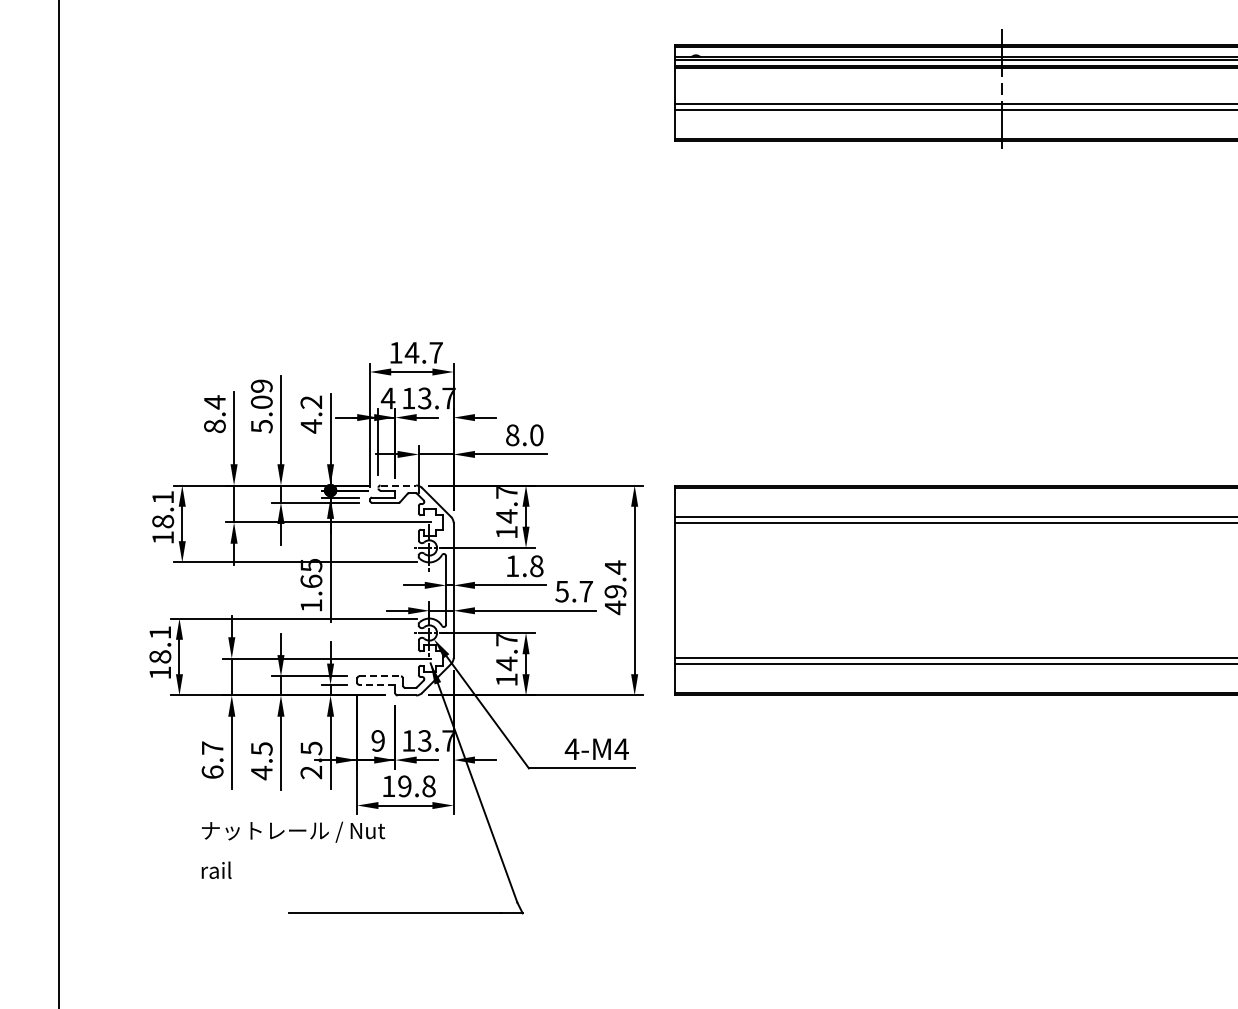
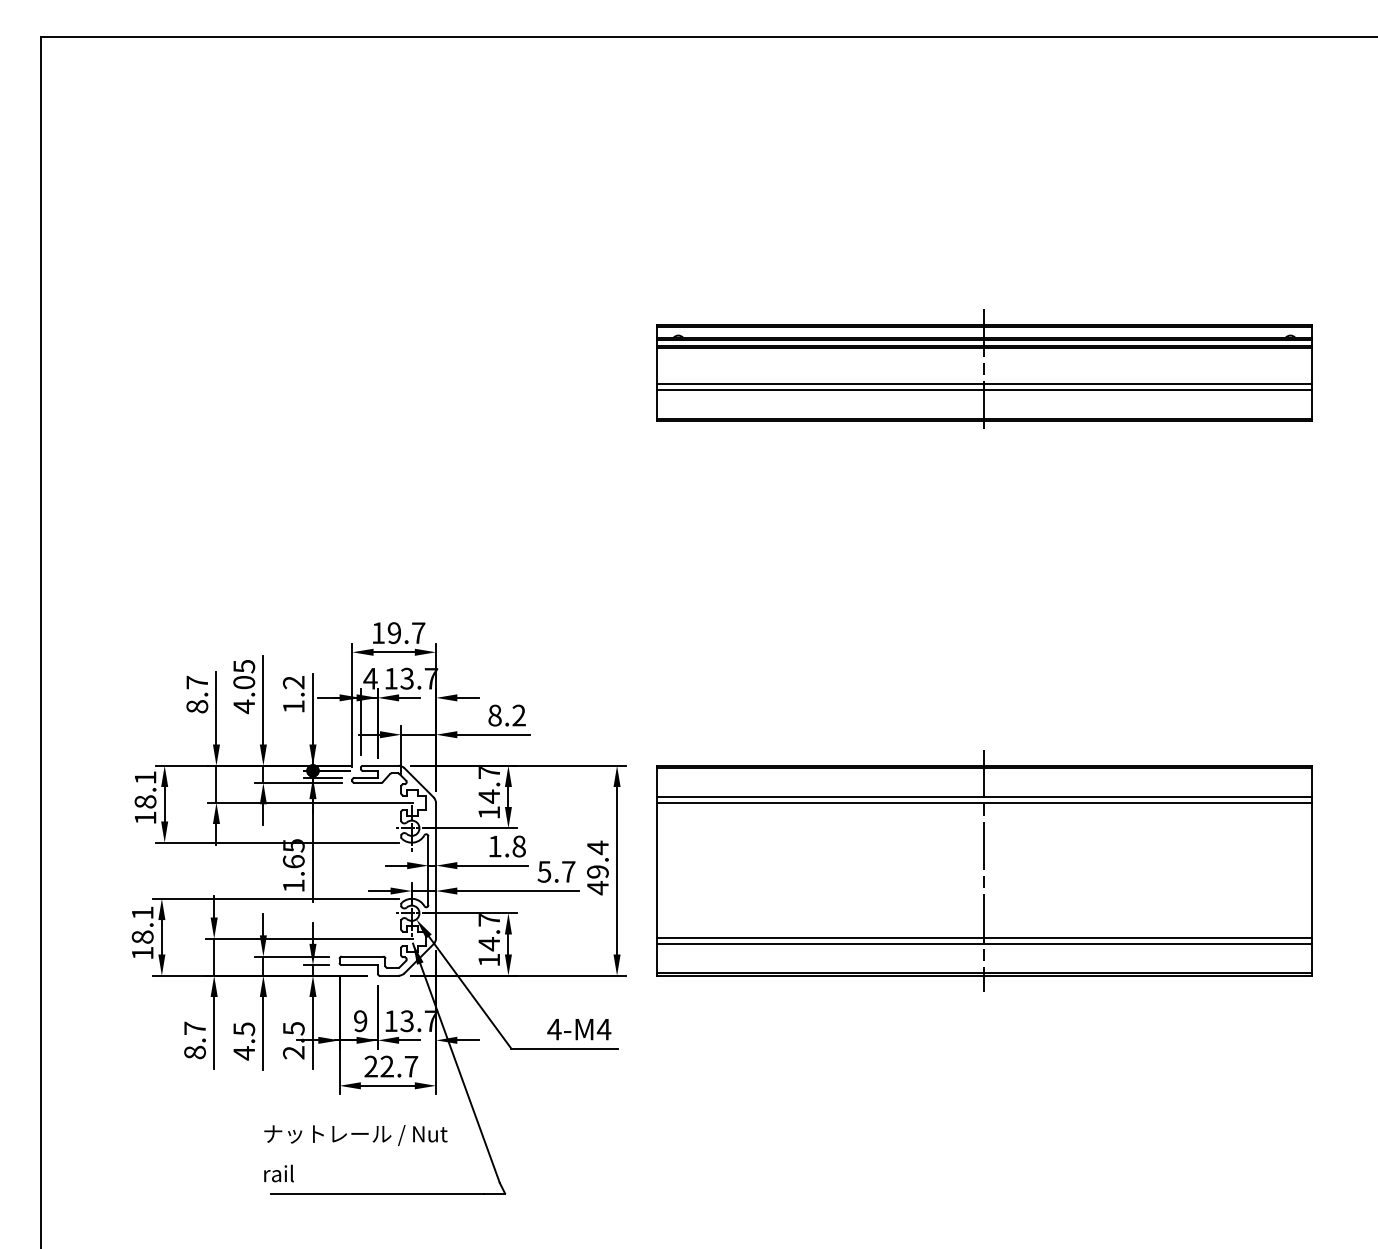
text: (412, 353) -> (394, 633), 14.7 -> 19.7
text: (214, 402) -> (196, 682), 8.4 -> 8.7
text: (262, 407) -> (244, 687), 5.09 -> 4.05
text: (311, 426) -> (293, 706), 4.2 -> 1.2
text: (536, 435) -> (518, 715), 8.0 -> 8.2
line: (398, 485) -> (380, 765), dashed -> solid
line: (1002, 590) -> (984, 870), added
line: (380, 676) -> (362, 956), dashed -> solid
line: (377, 685) -> (359, 965), dashed -> solid
text: (212, 772) -> (194, 1052), 6.7 -> 8.7
text: (409, 786) -> (391, 1066), 19.8 -> 22.7
text: (293, 850) -> (355, 1153), moved

